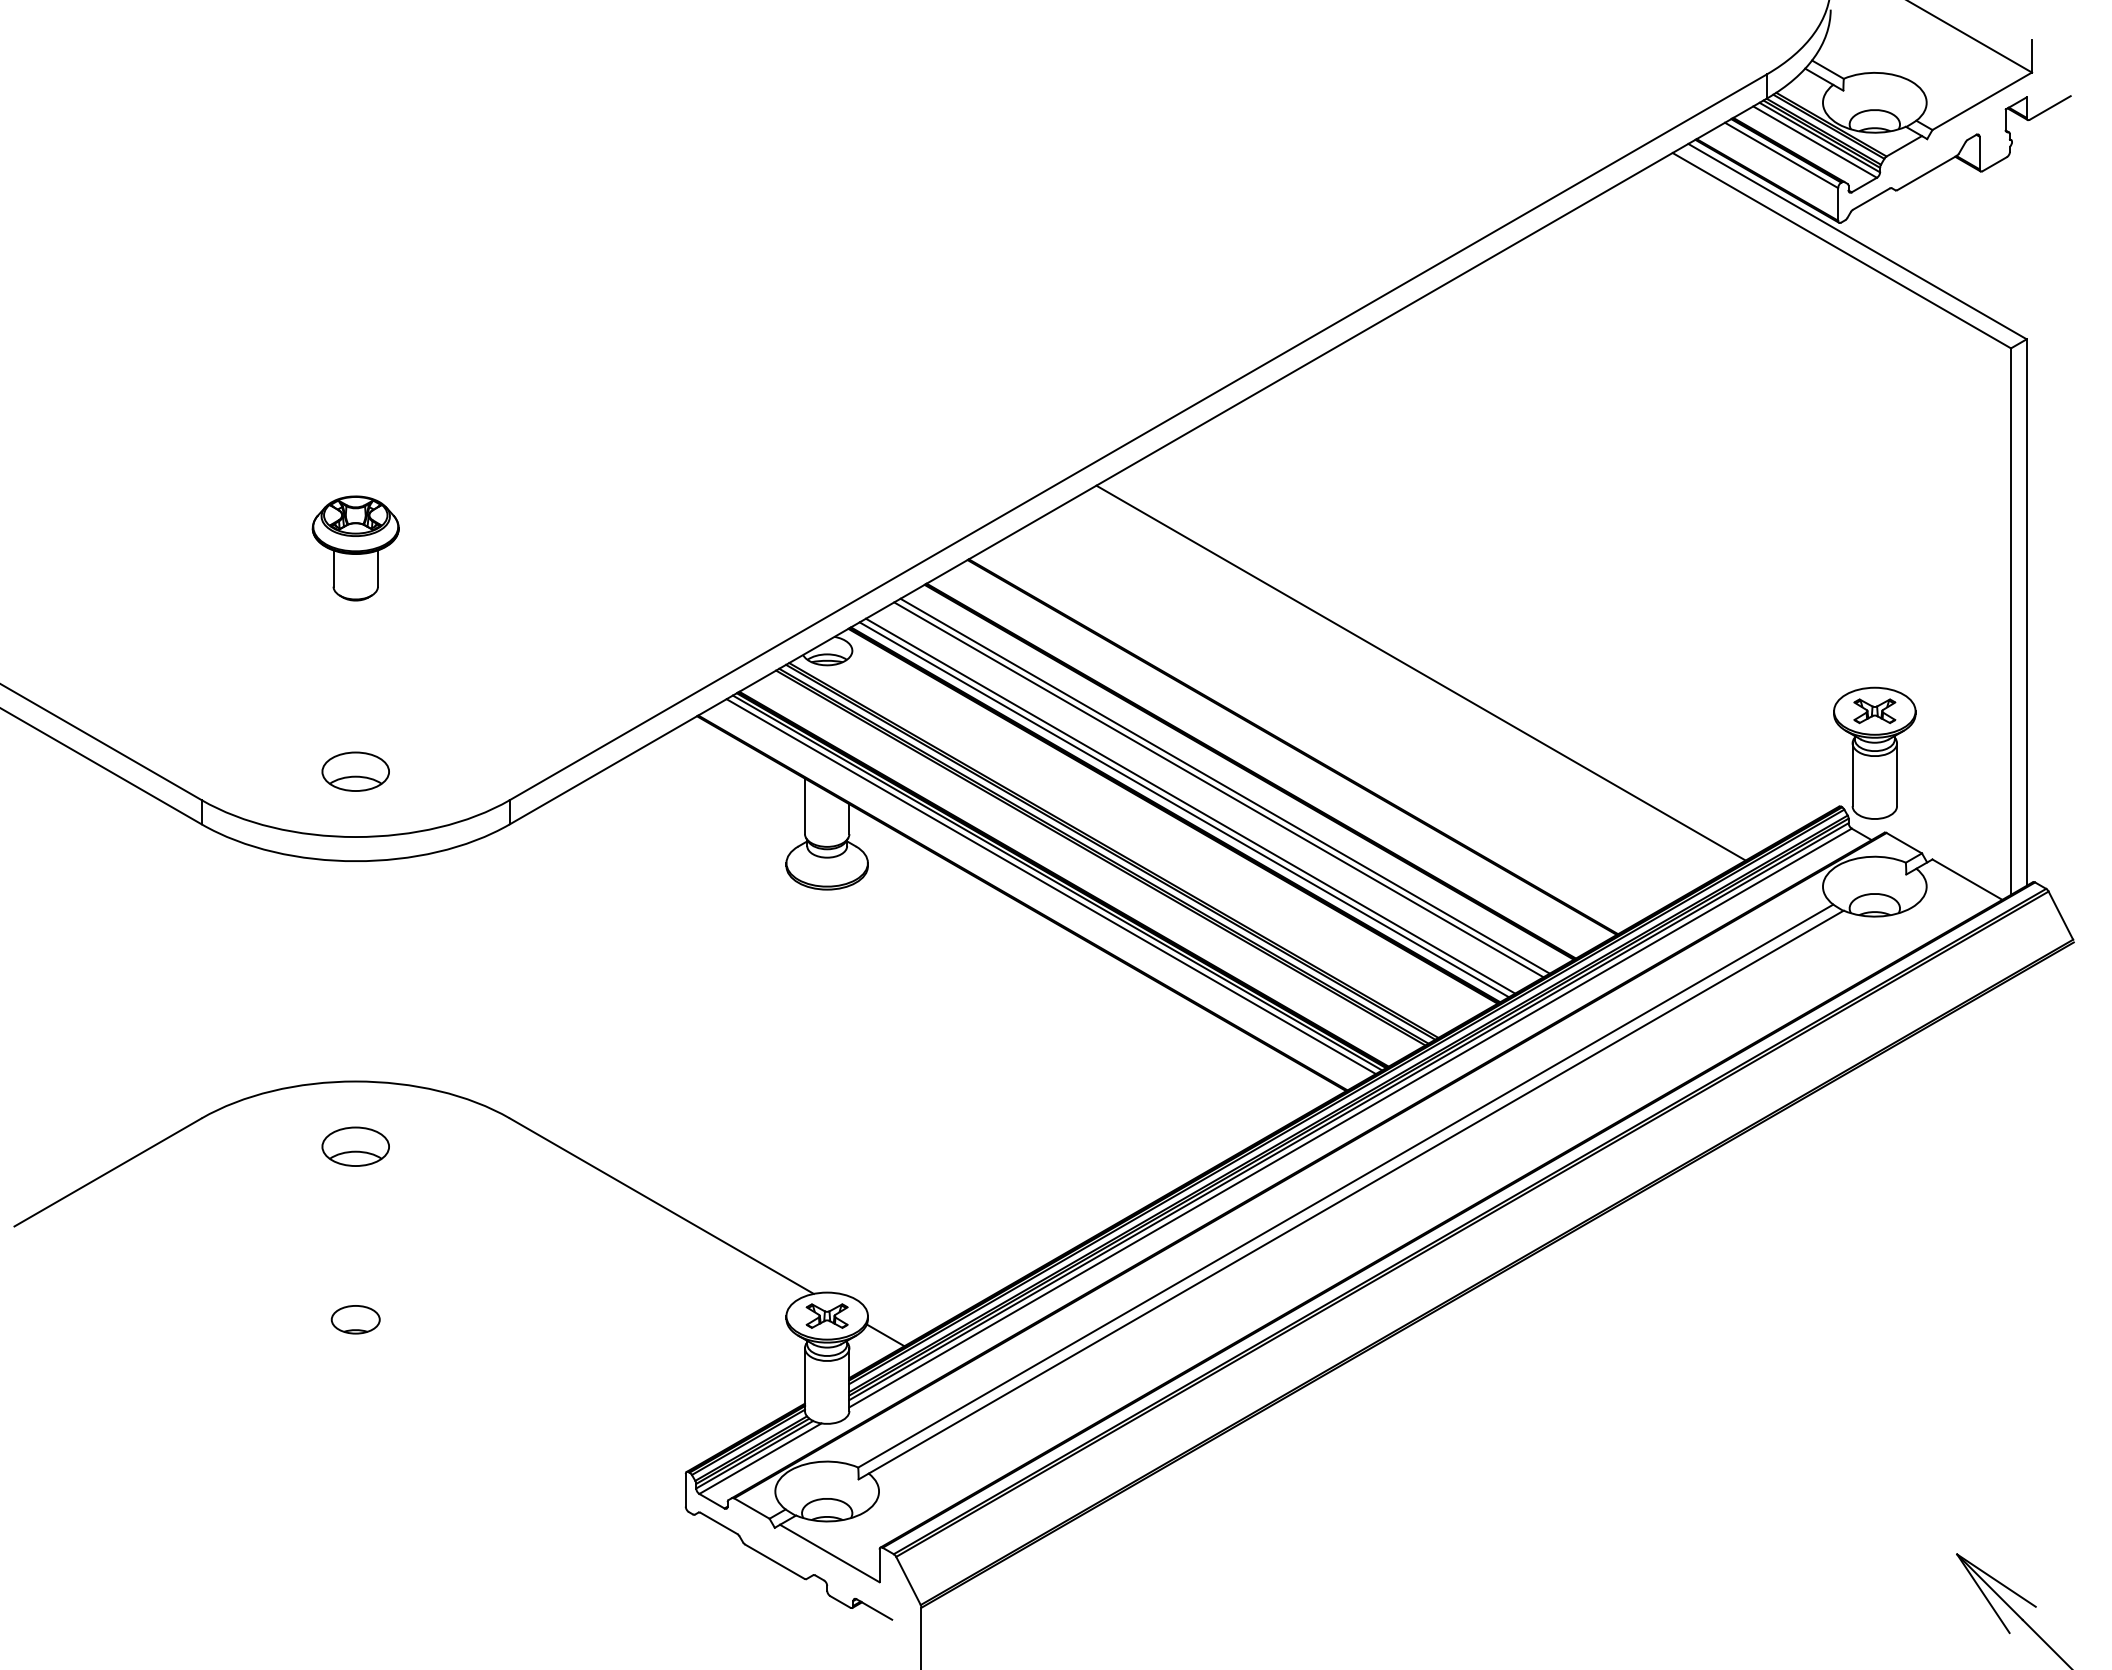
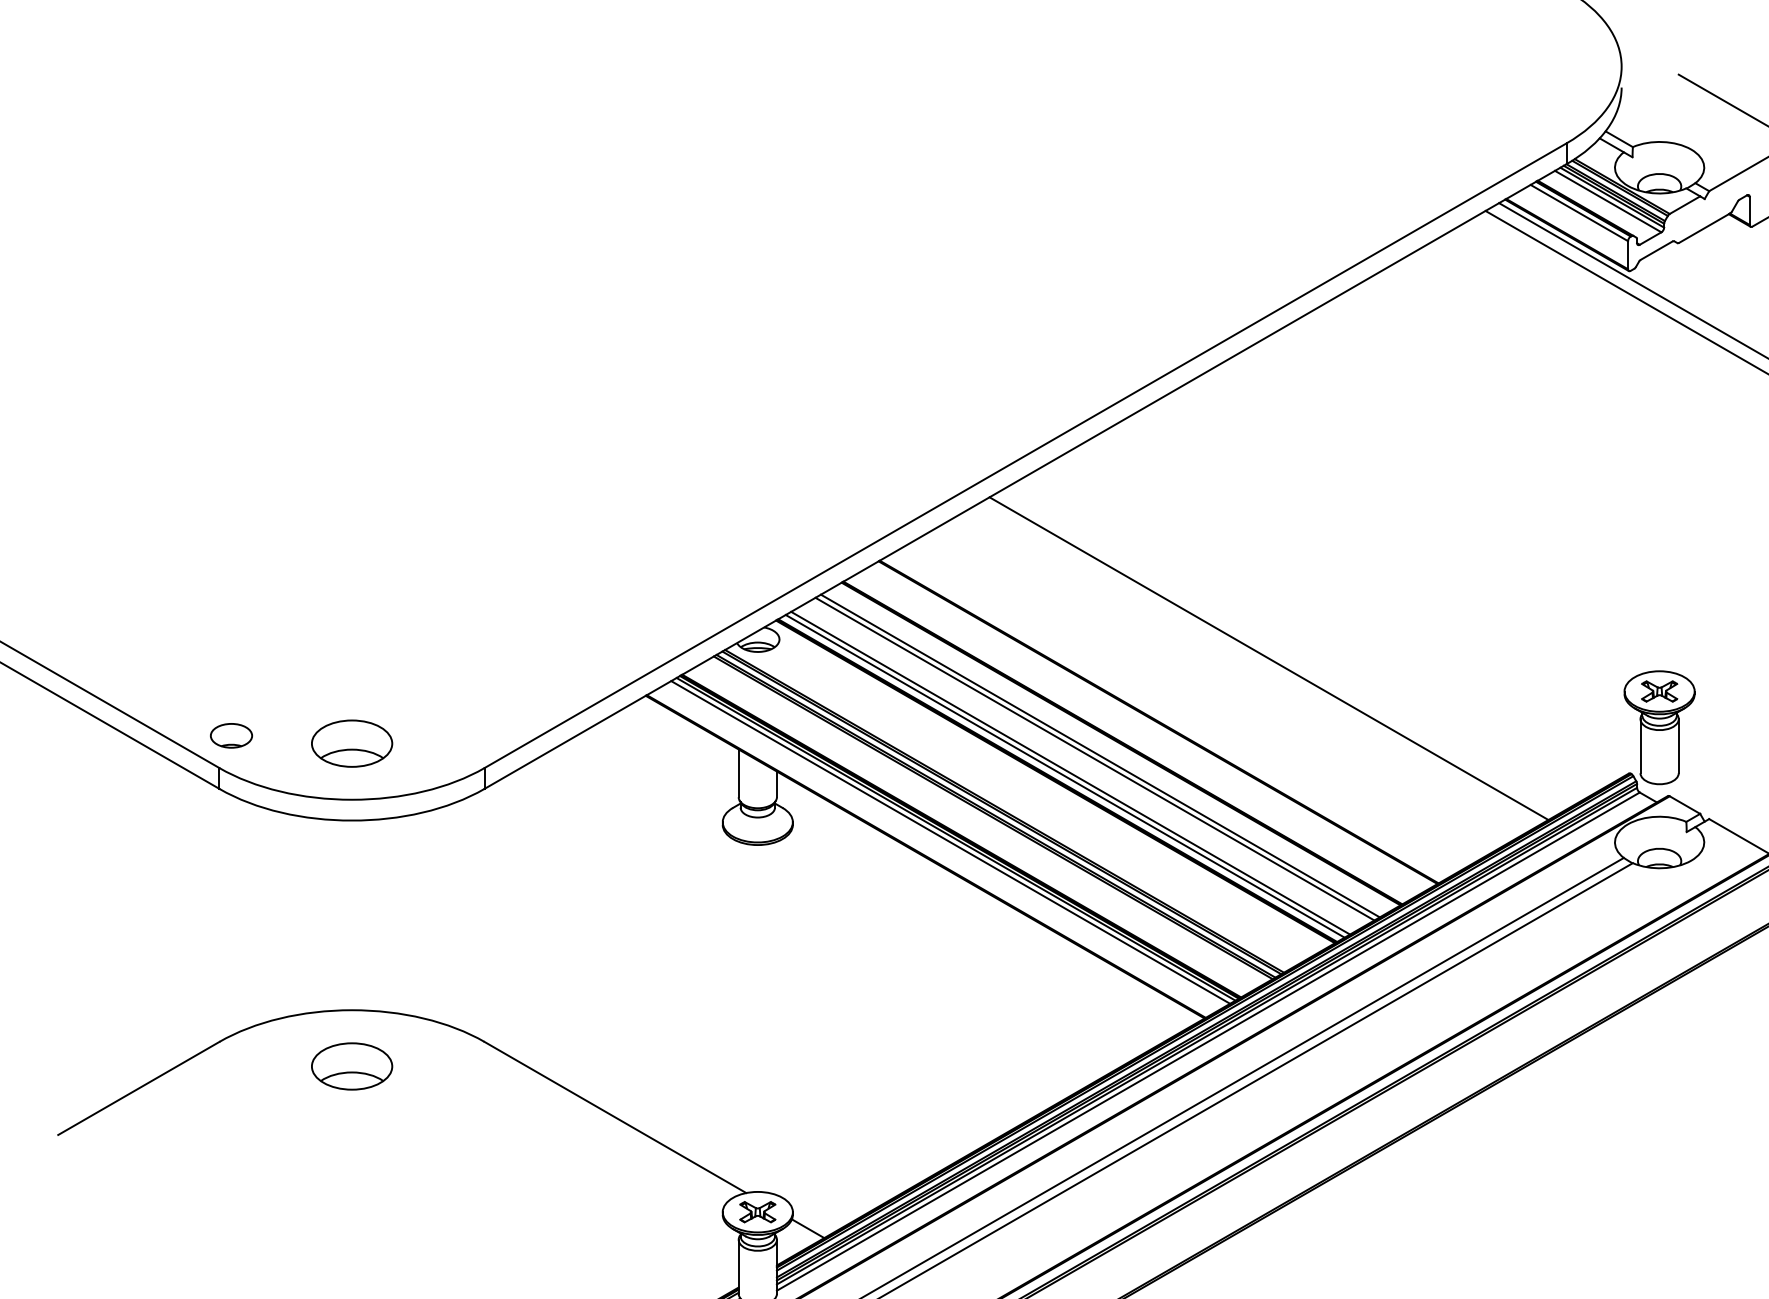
part: (355, 548) -> (351, 551), removed
part: (355, 771) -> (351, 743), size x1.4
part: (355, 1146) -> (351, 1066), size x1.4
part: (355, 1319) -> (231, 735), moved

